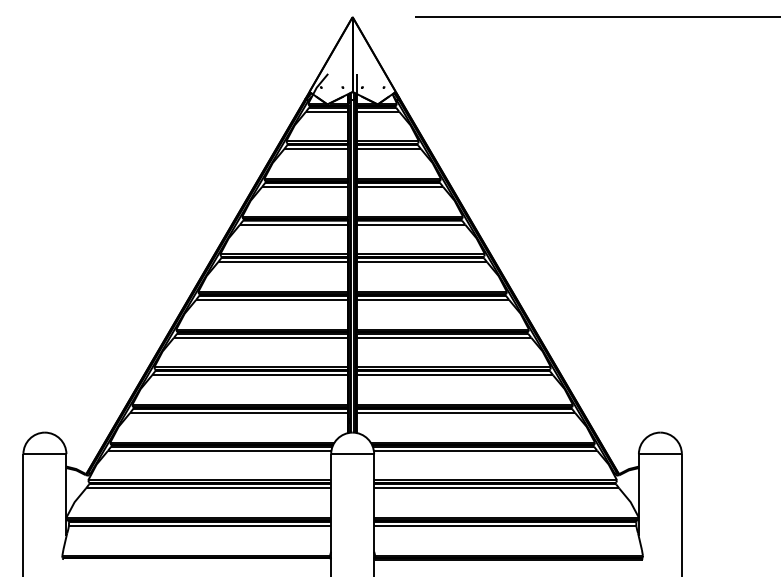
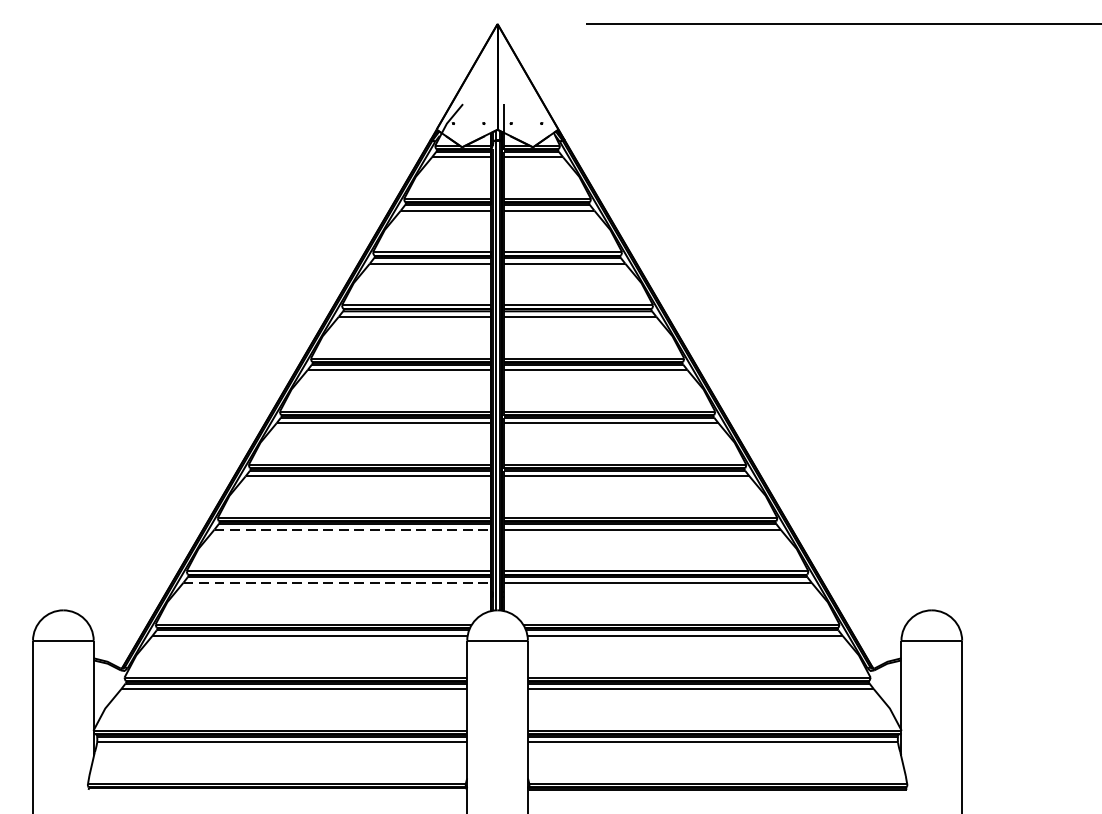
line: (250, 375) -> (353, 529), solid -> dashed
line: (239, 413) -> (337, 583), solid -> dashed

